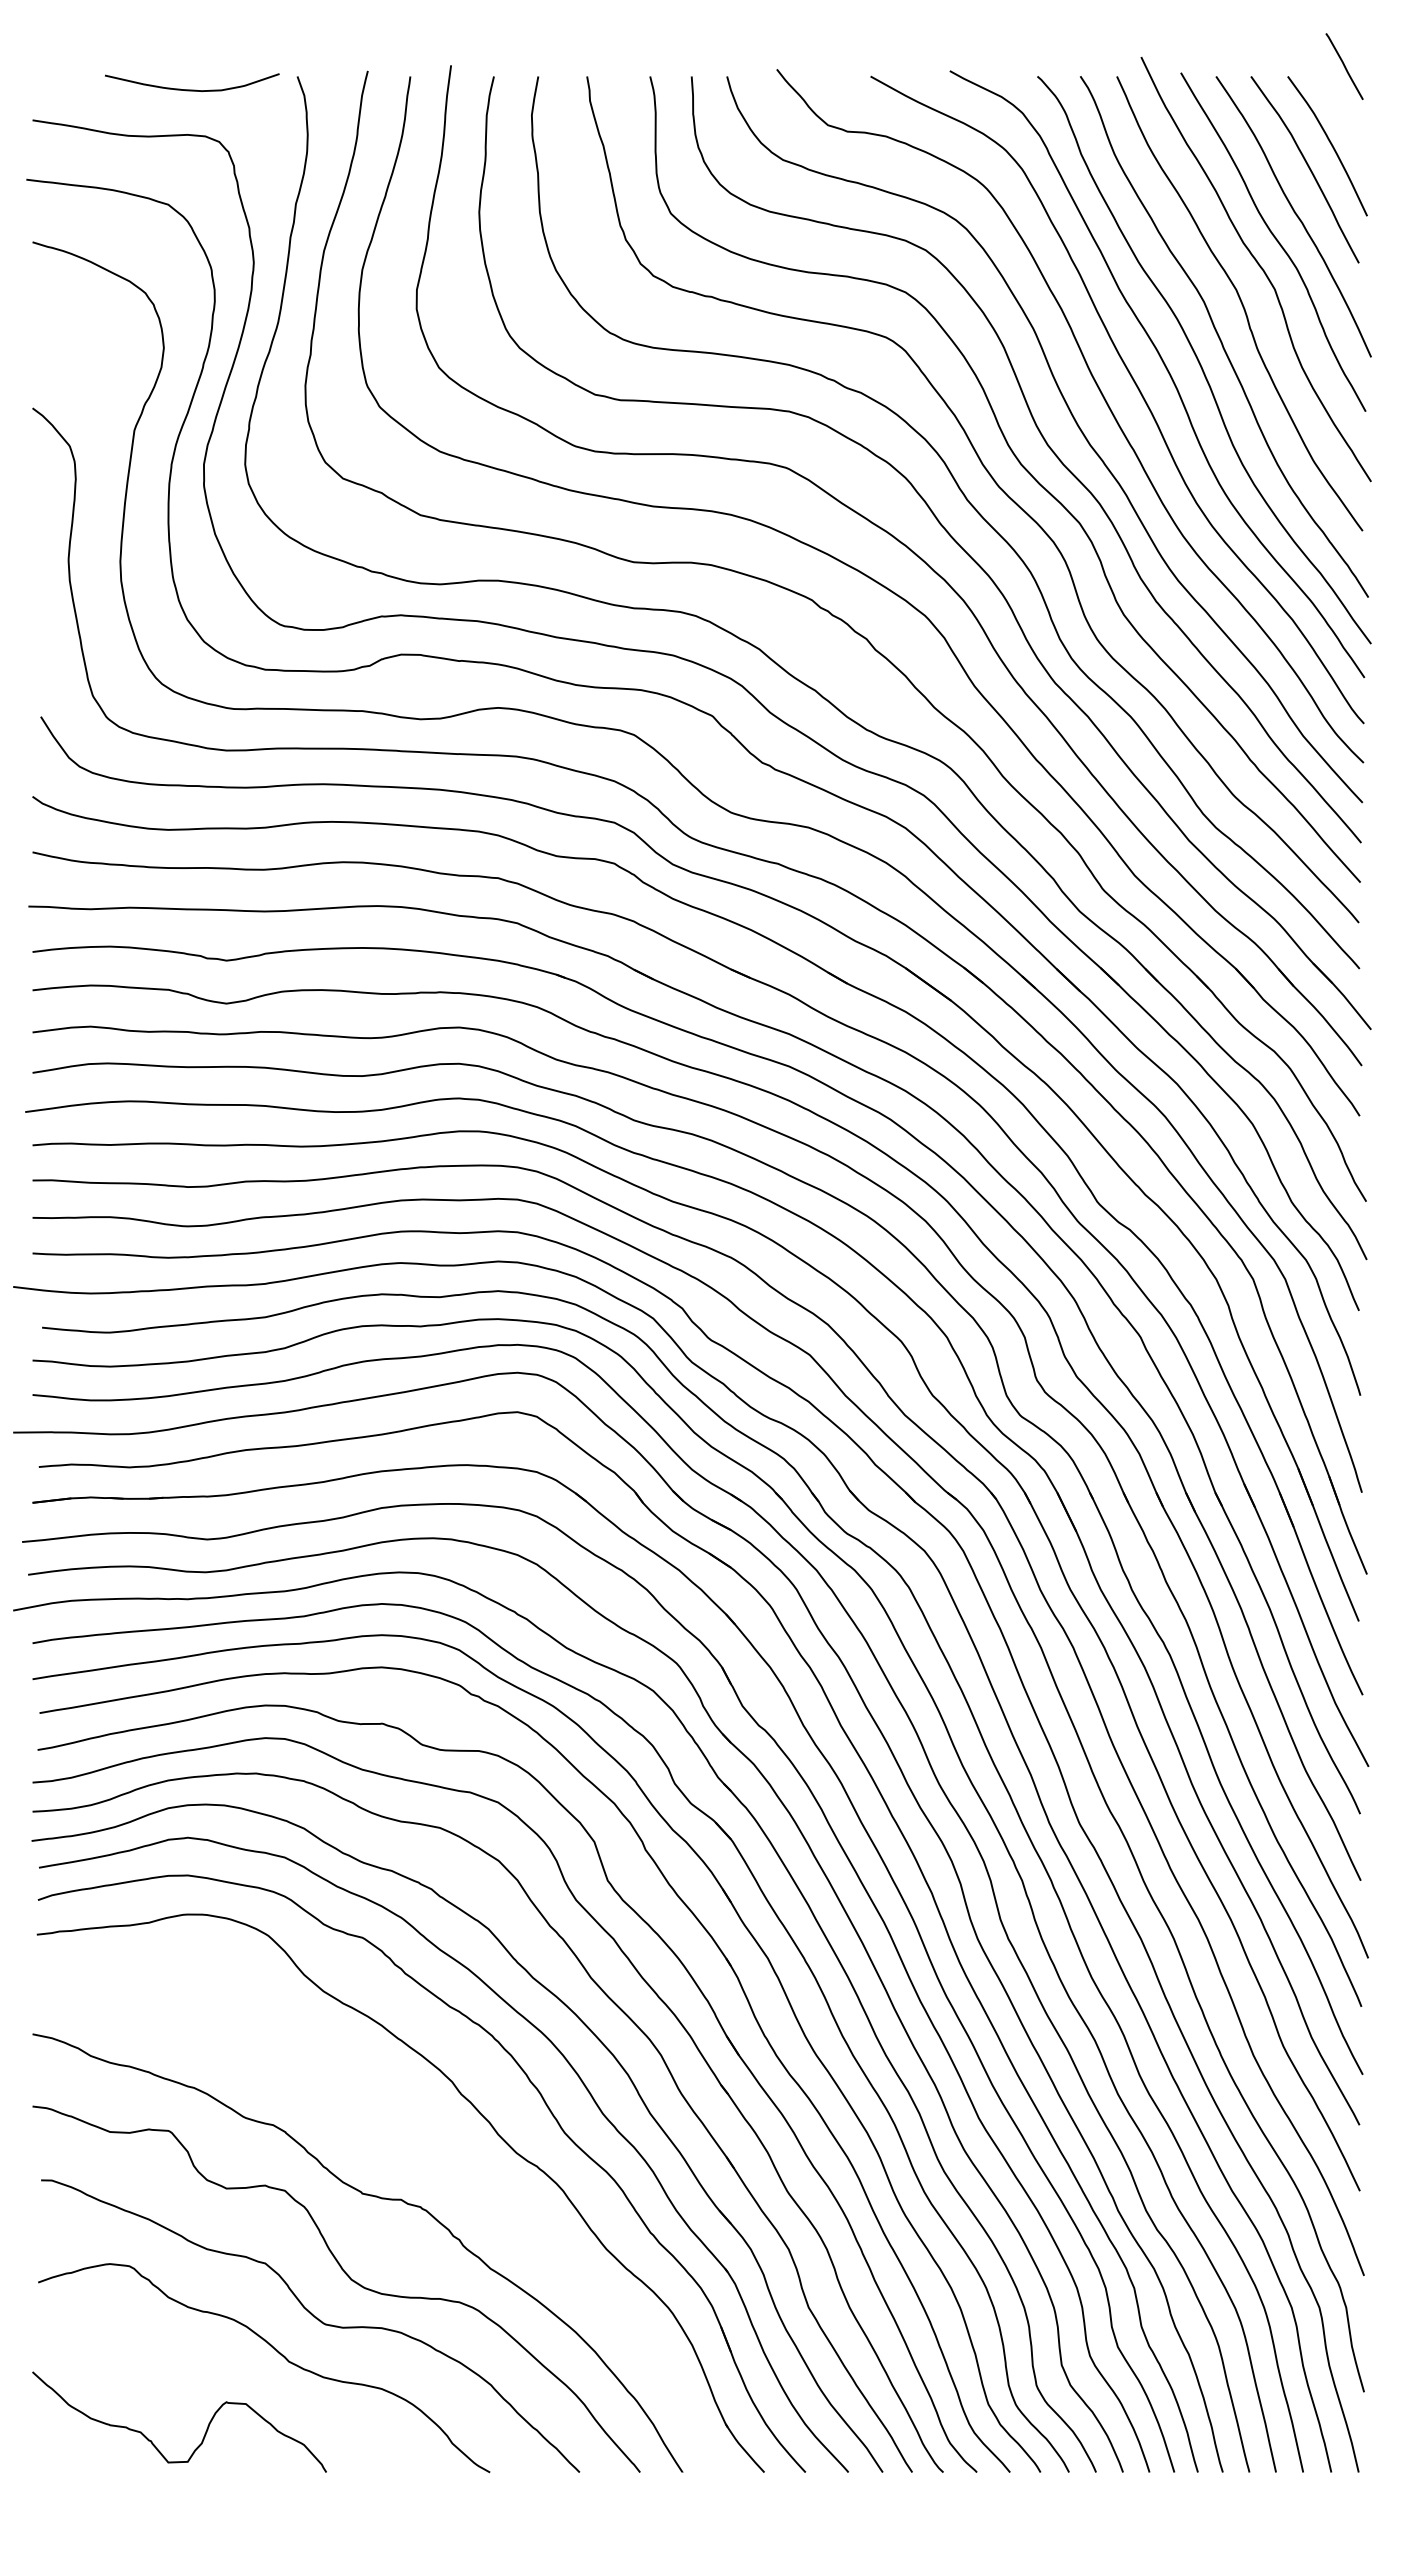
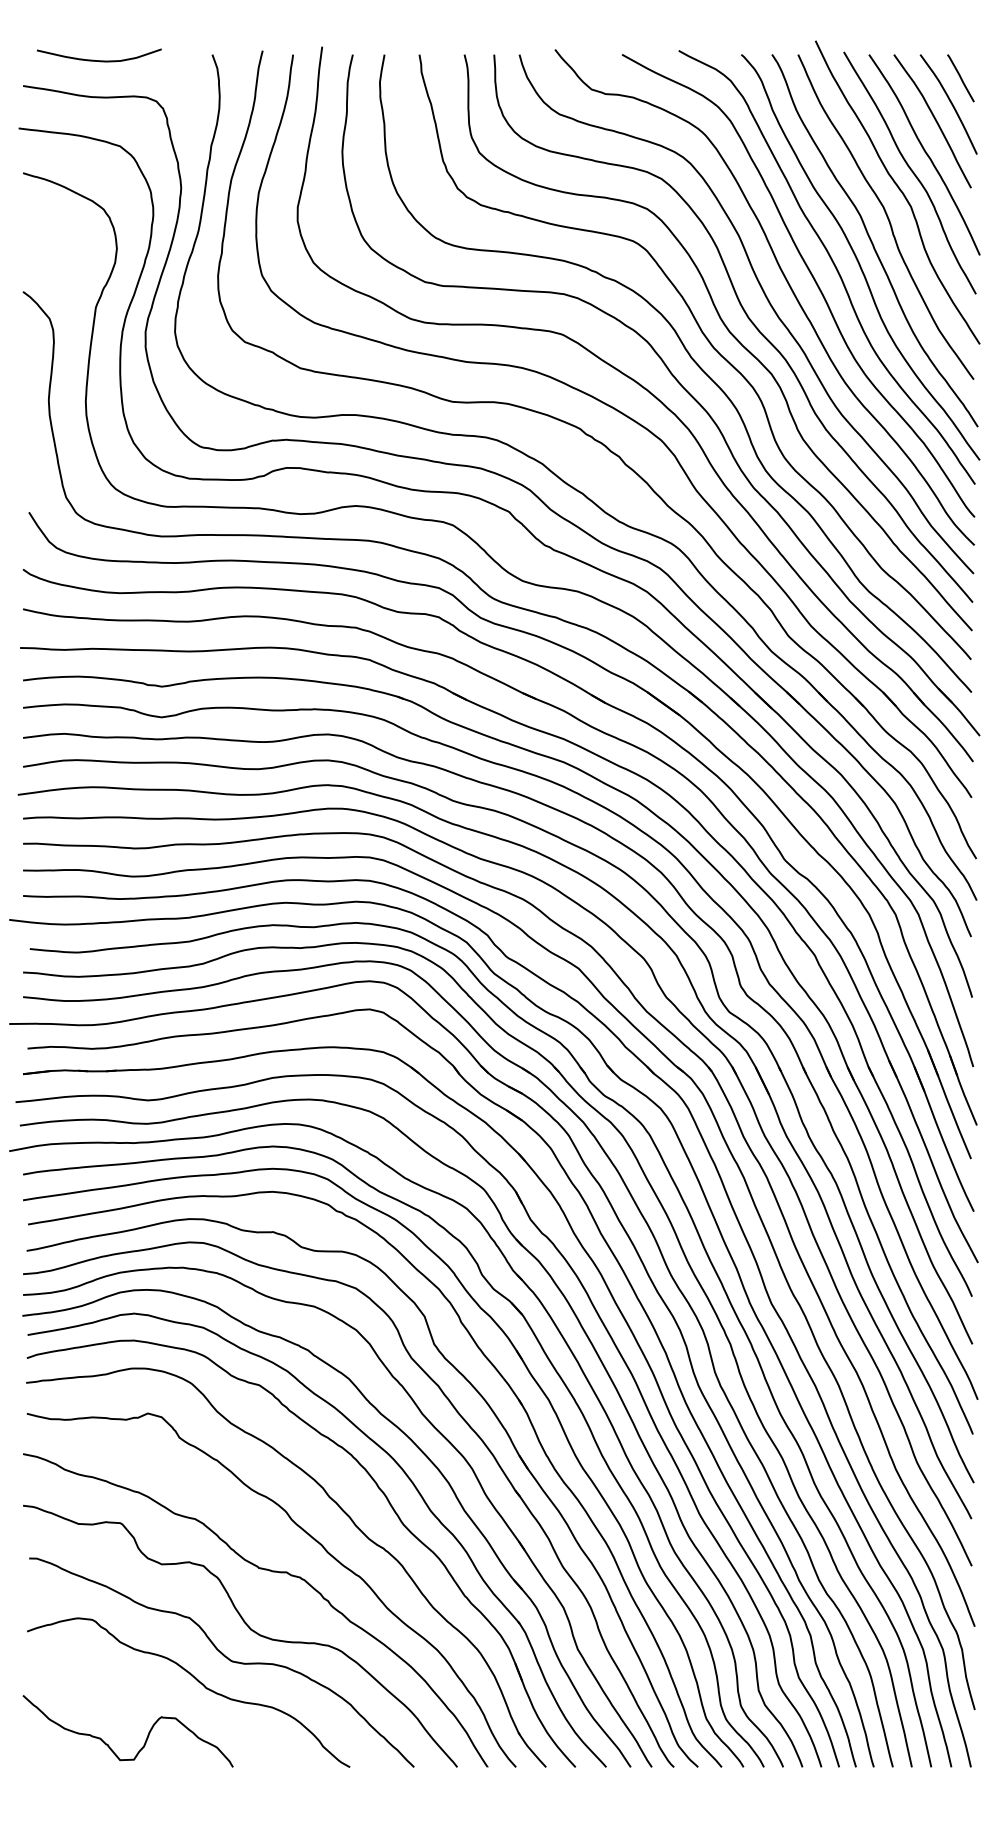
line: (1344, 66) -> (960, 78), moved
curve: (192, 89) -> (99, 60), moved
curve: (438, 2153) -> (313, 1539), added

